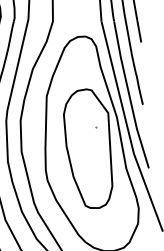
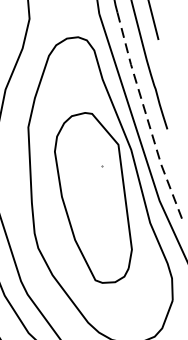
line: (129, 96) -> (147, 118), solid -> dashed

